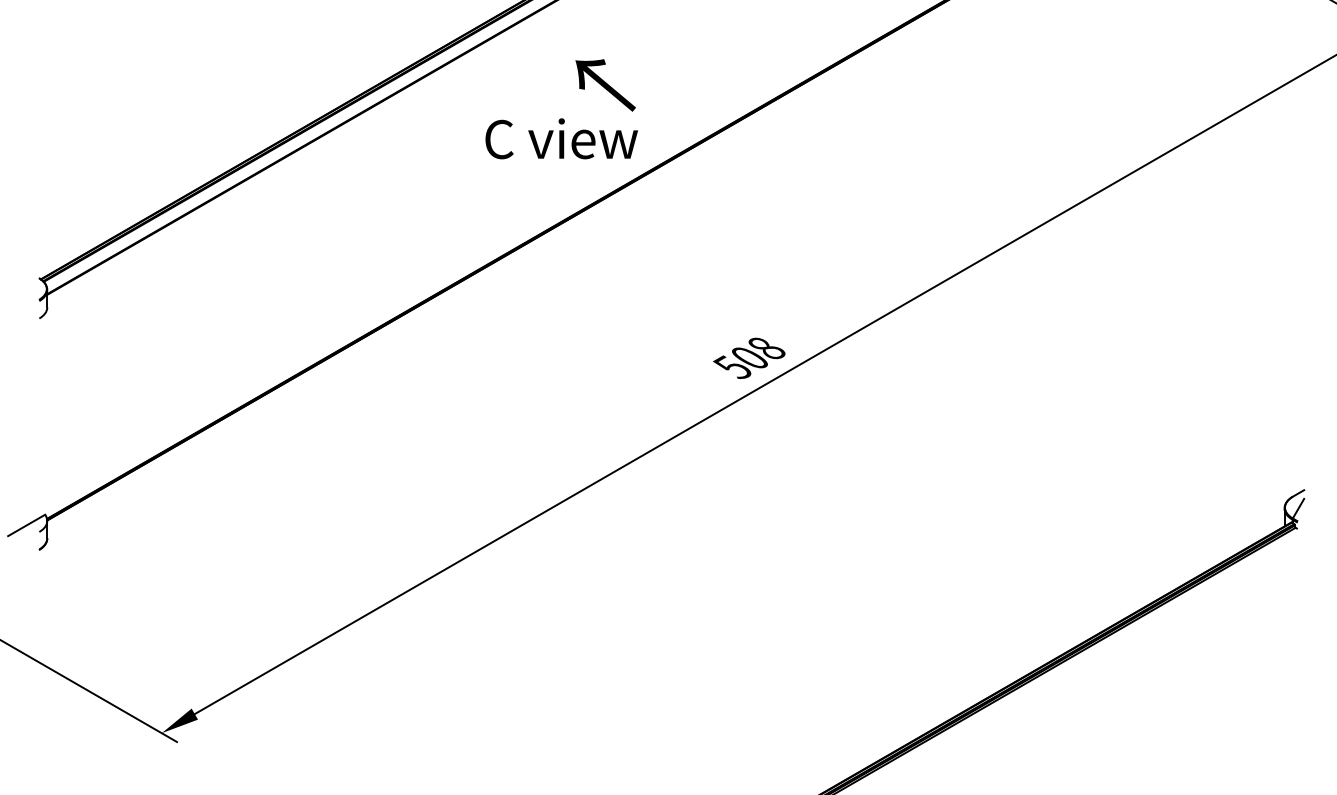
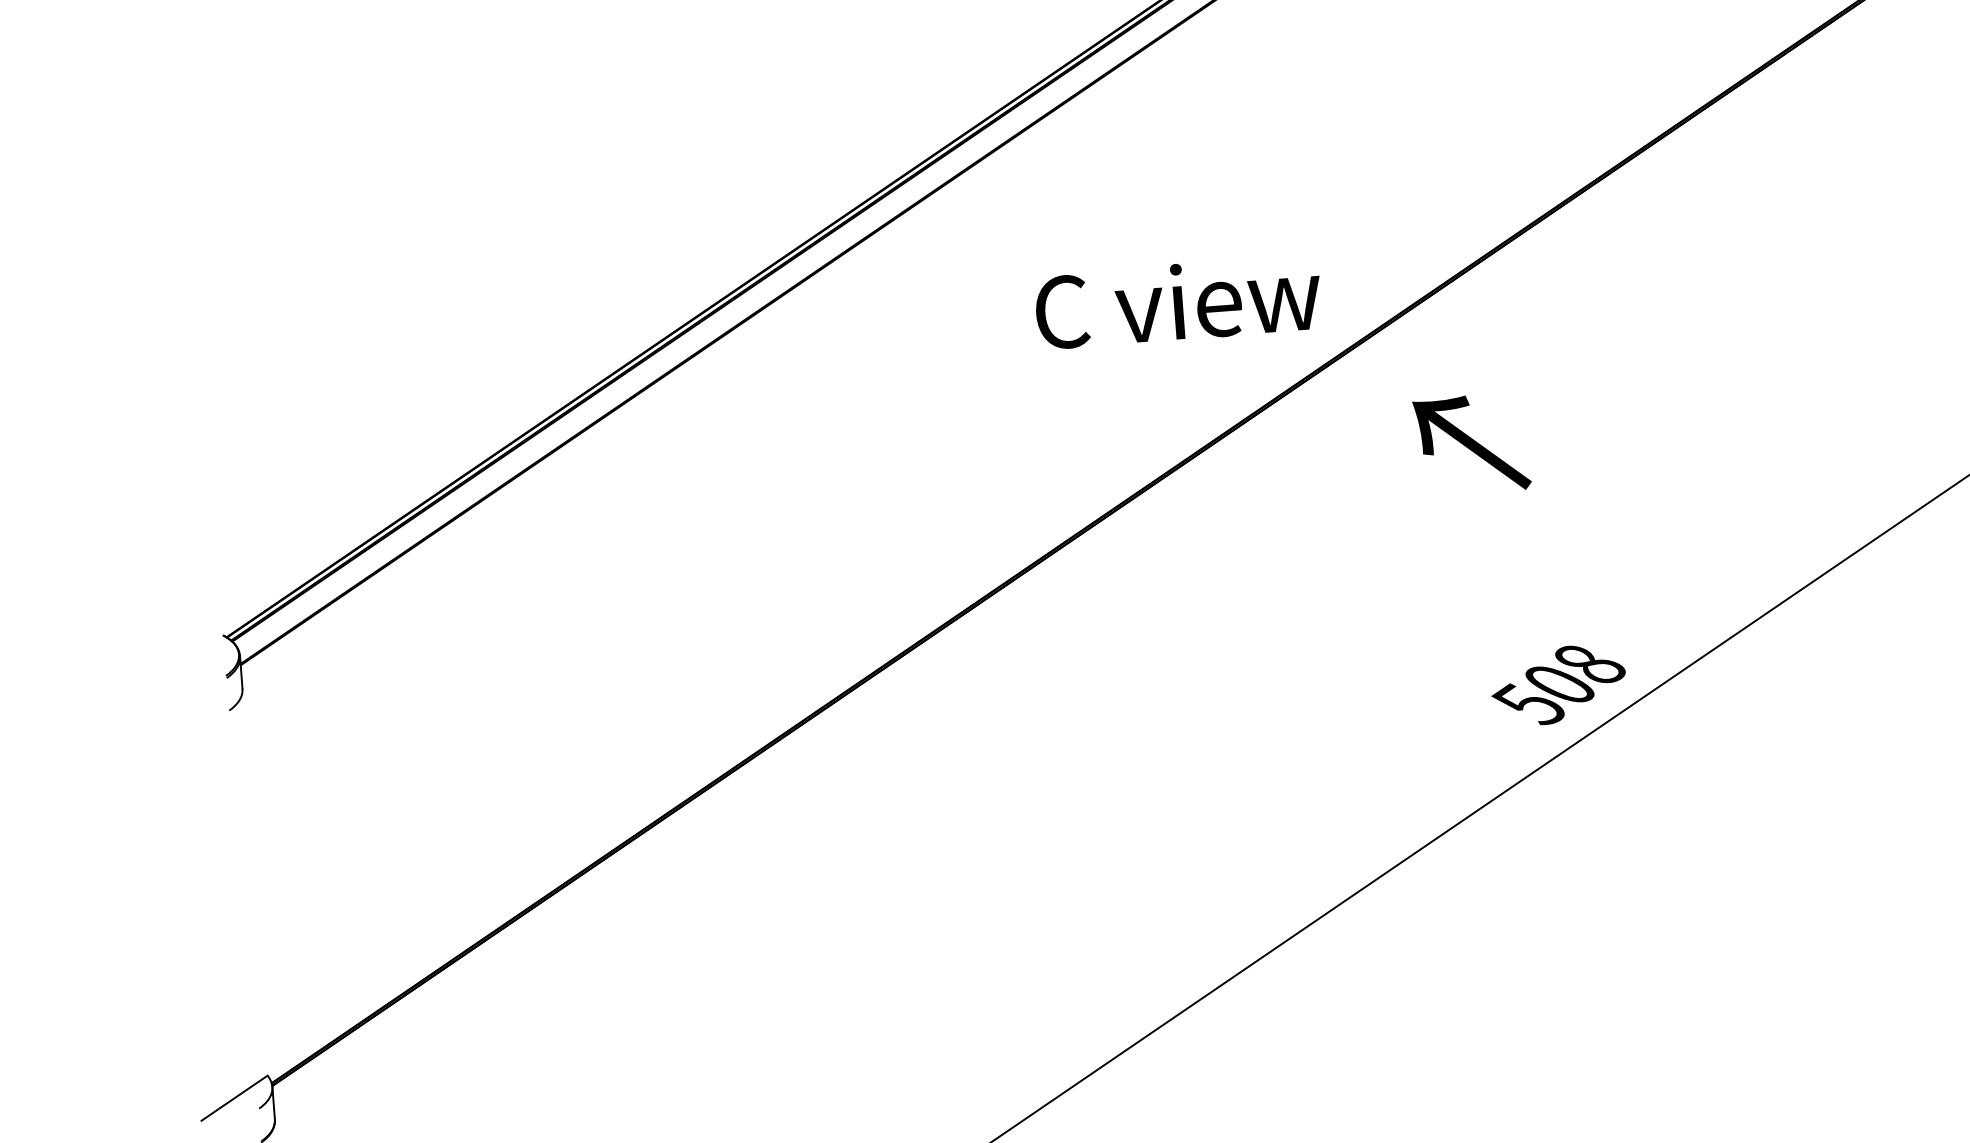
text: (605, 85) -> (1471, 444), moved

